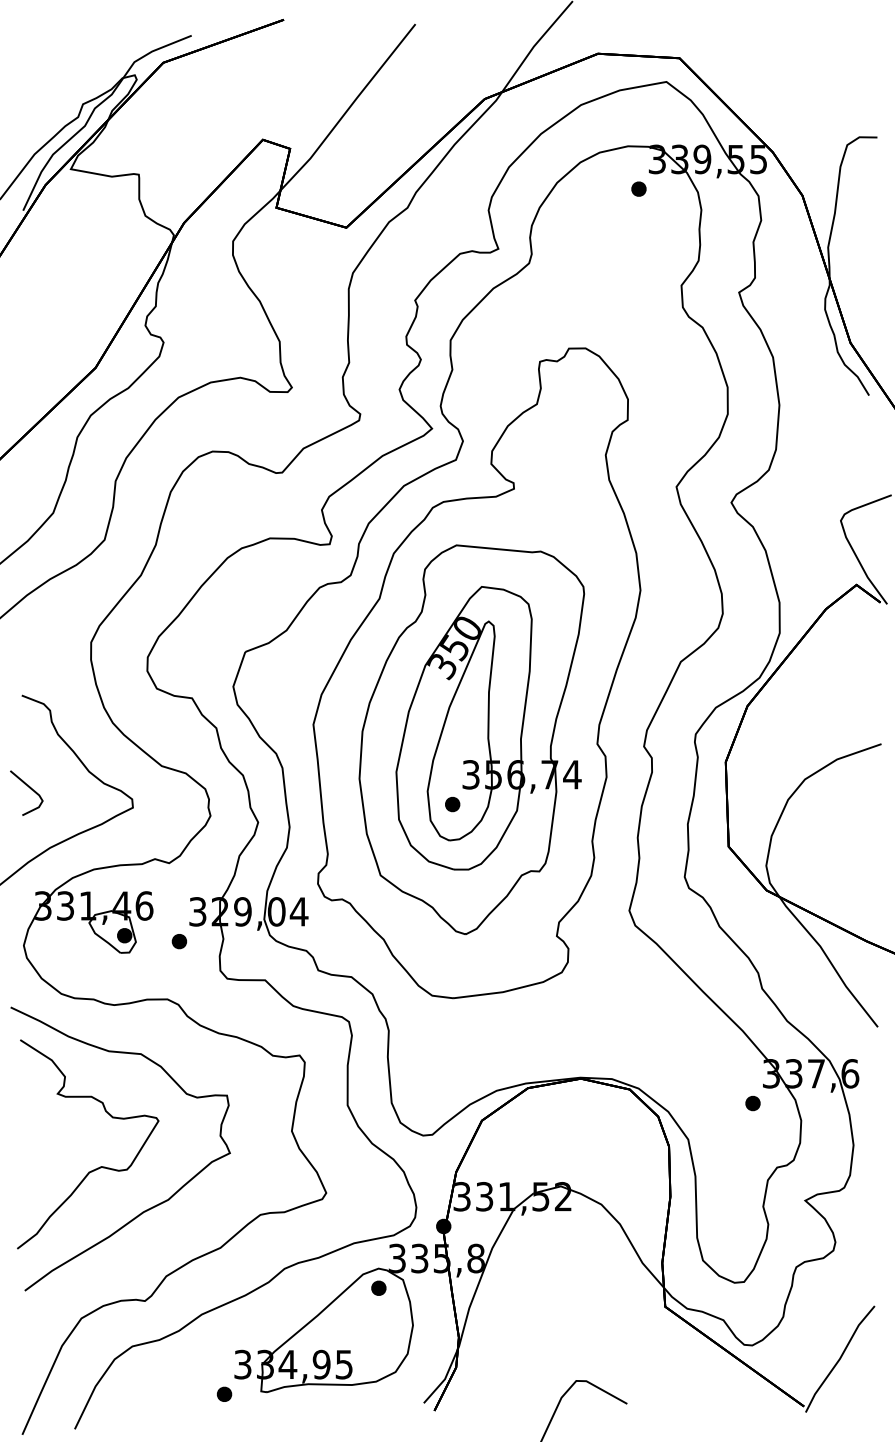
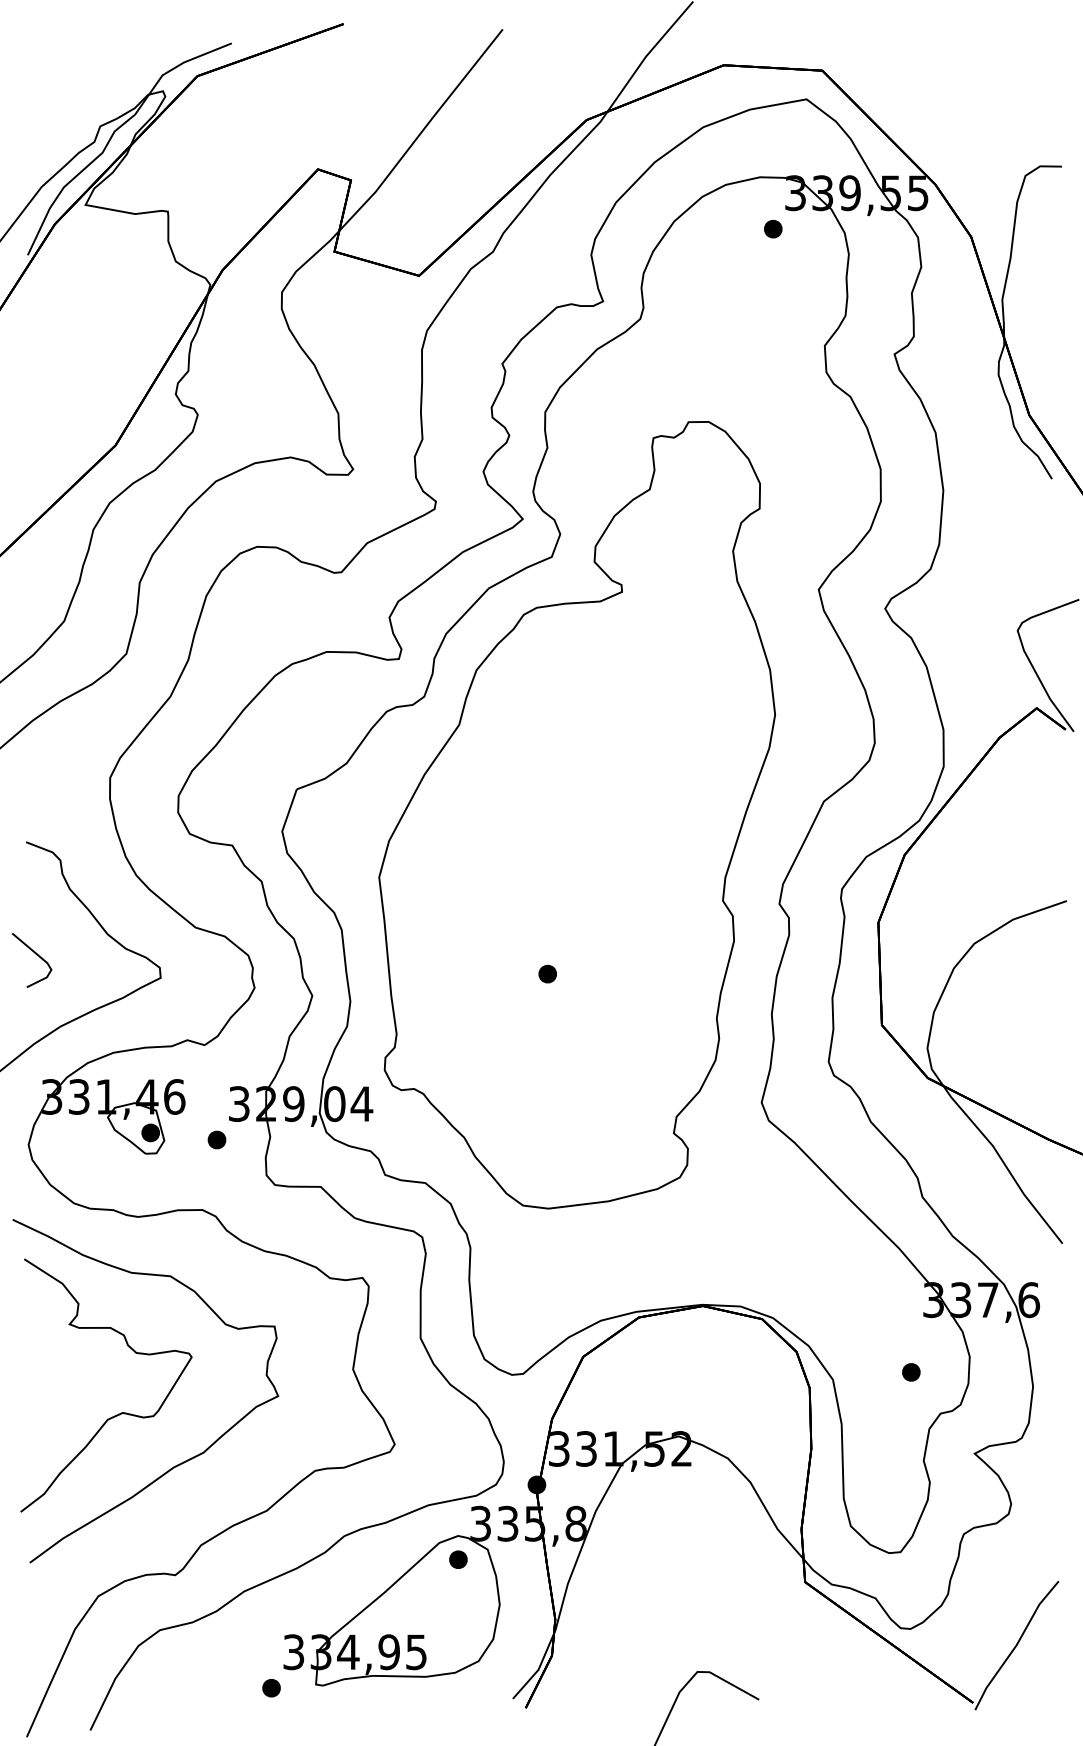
part: (471, 739) -> (570, 895), removed
part: (752, 1103) -> (910, 1372), moved

